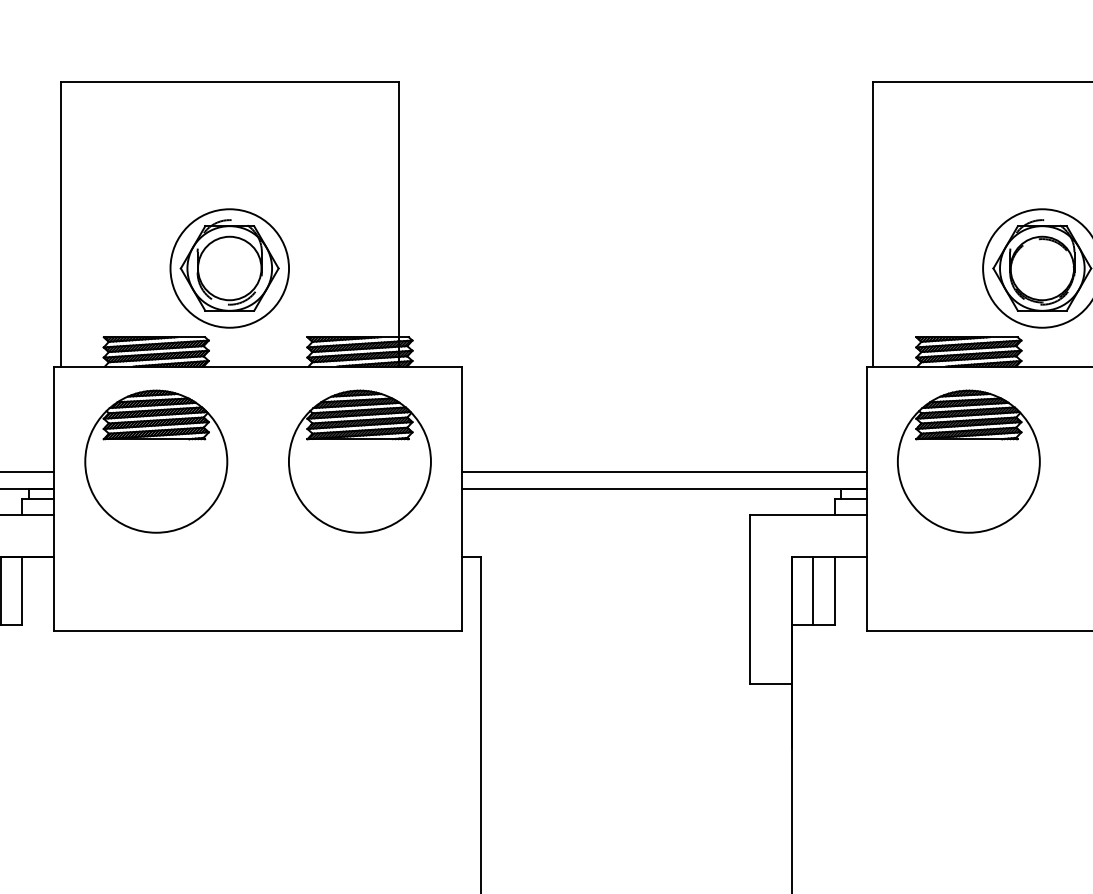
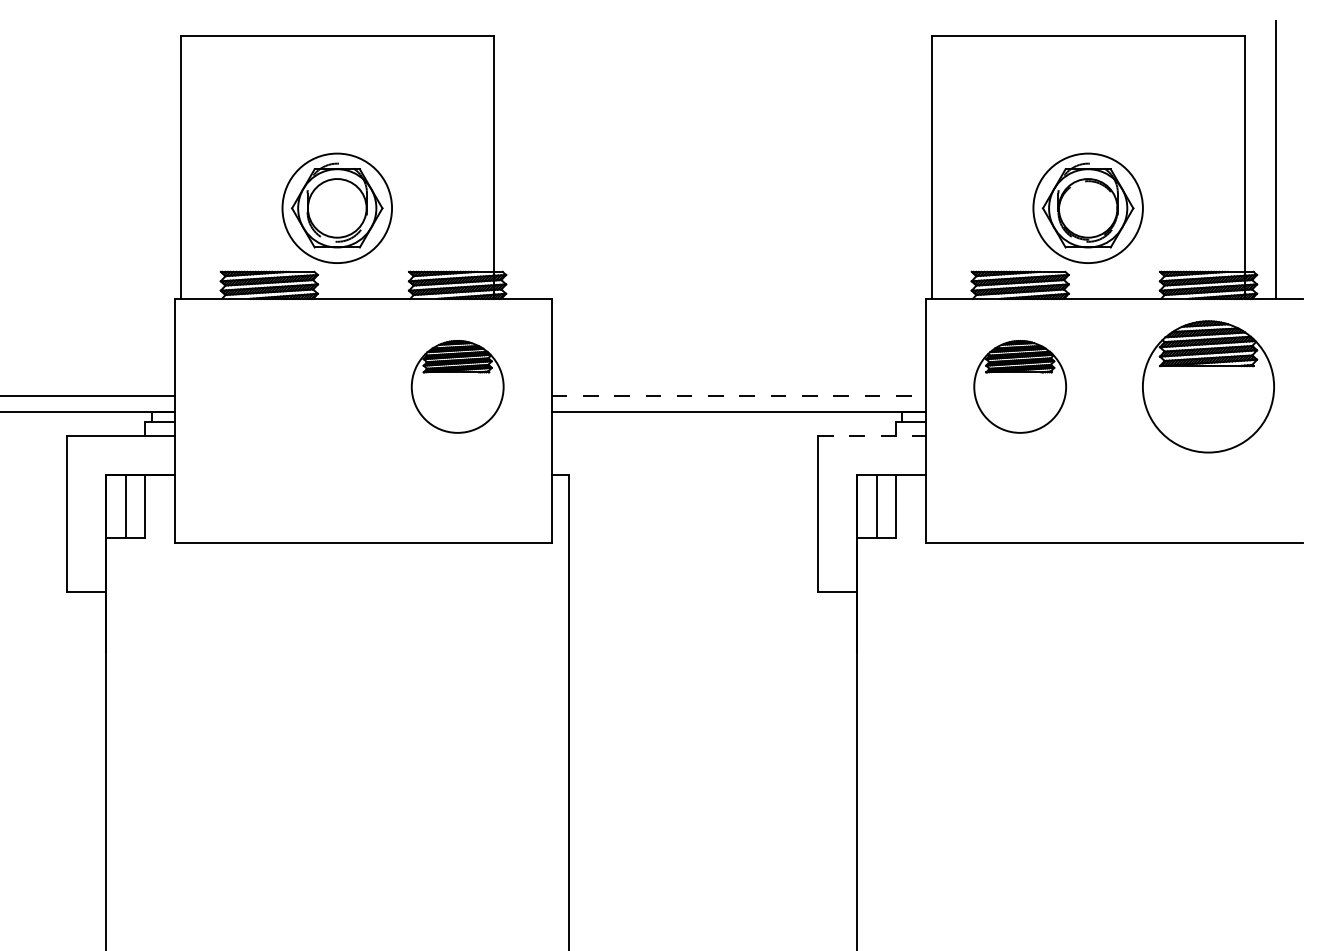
part: (155, 461) -> (268, 386), removed
part: (359, 461) -> (457, 386), size x0.7
part: (967, 461) -> (1019, 386), size x0.7
line: (665, 472) -> (739, 396), solid -> dashed
line: (808, 514) -> (872, 435), solid -> dashed

